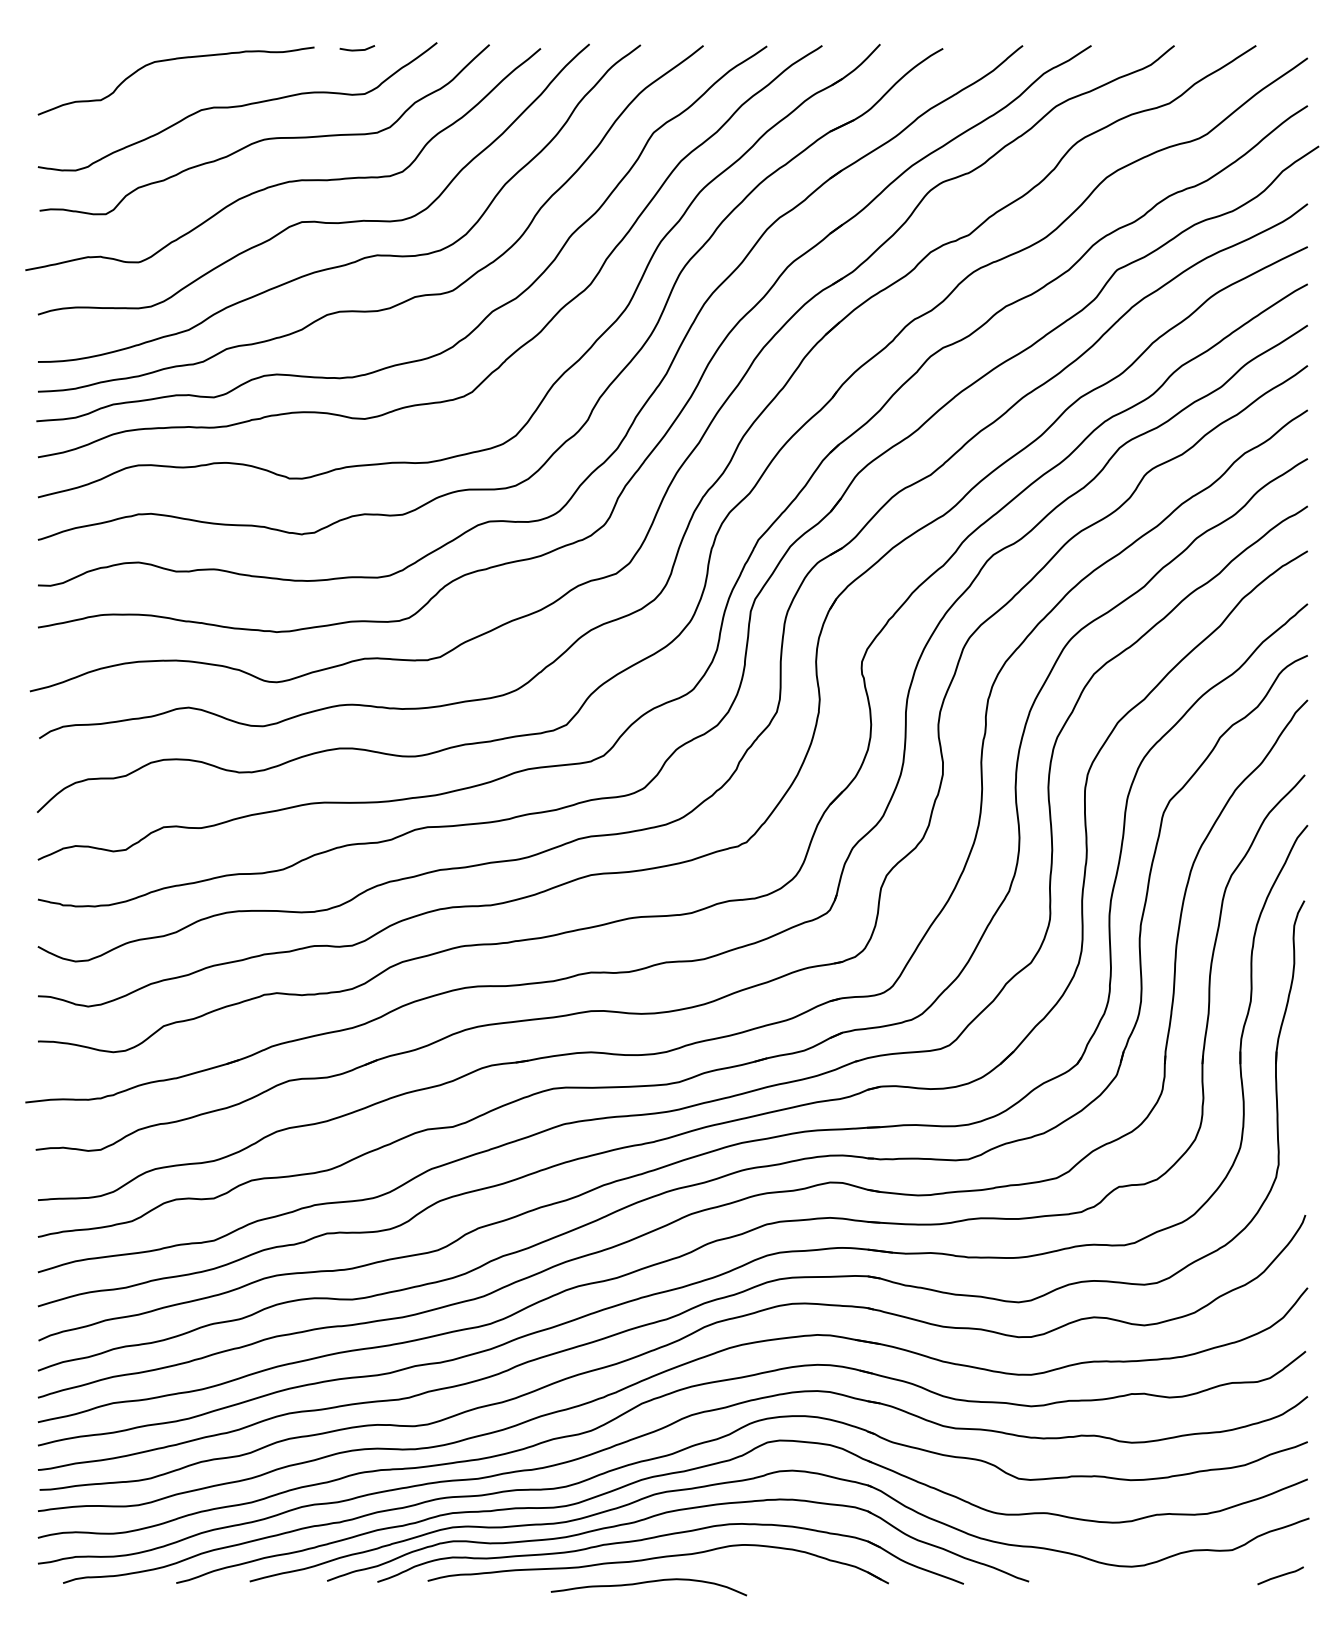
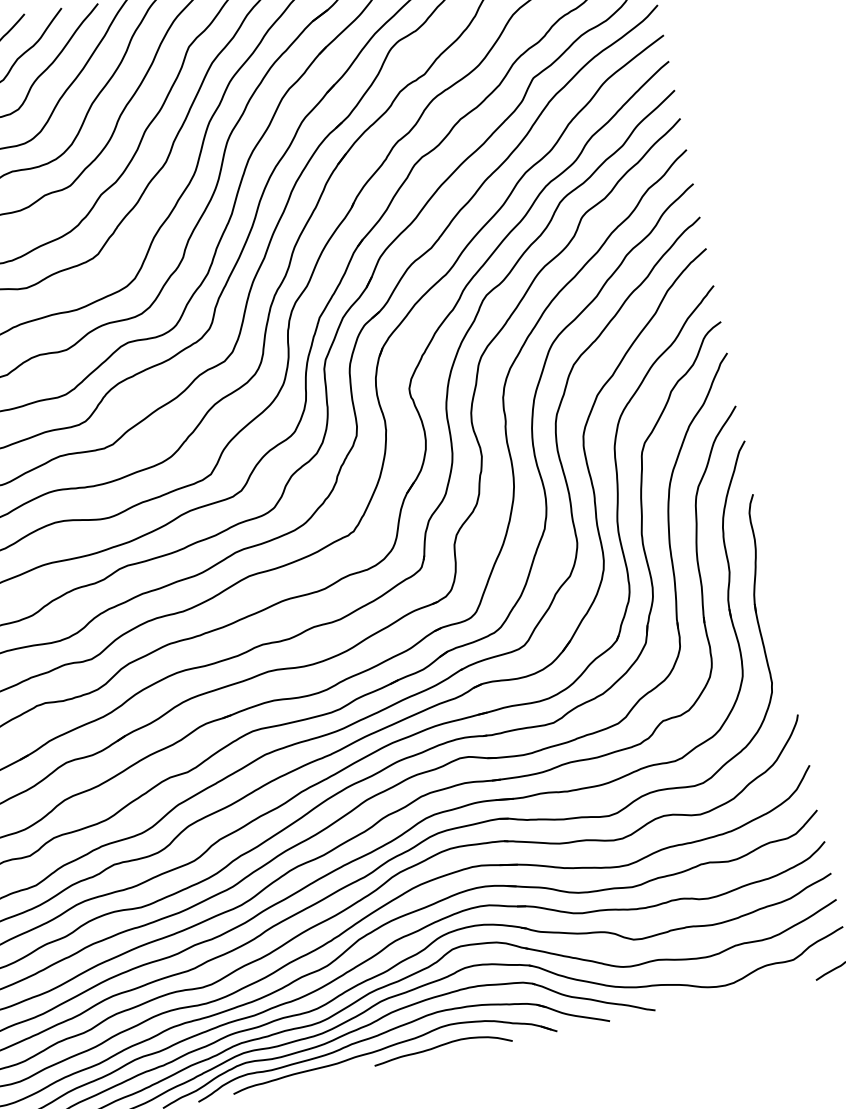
curve: (648, 1582) -> (441, 1045), moved

